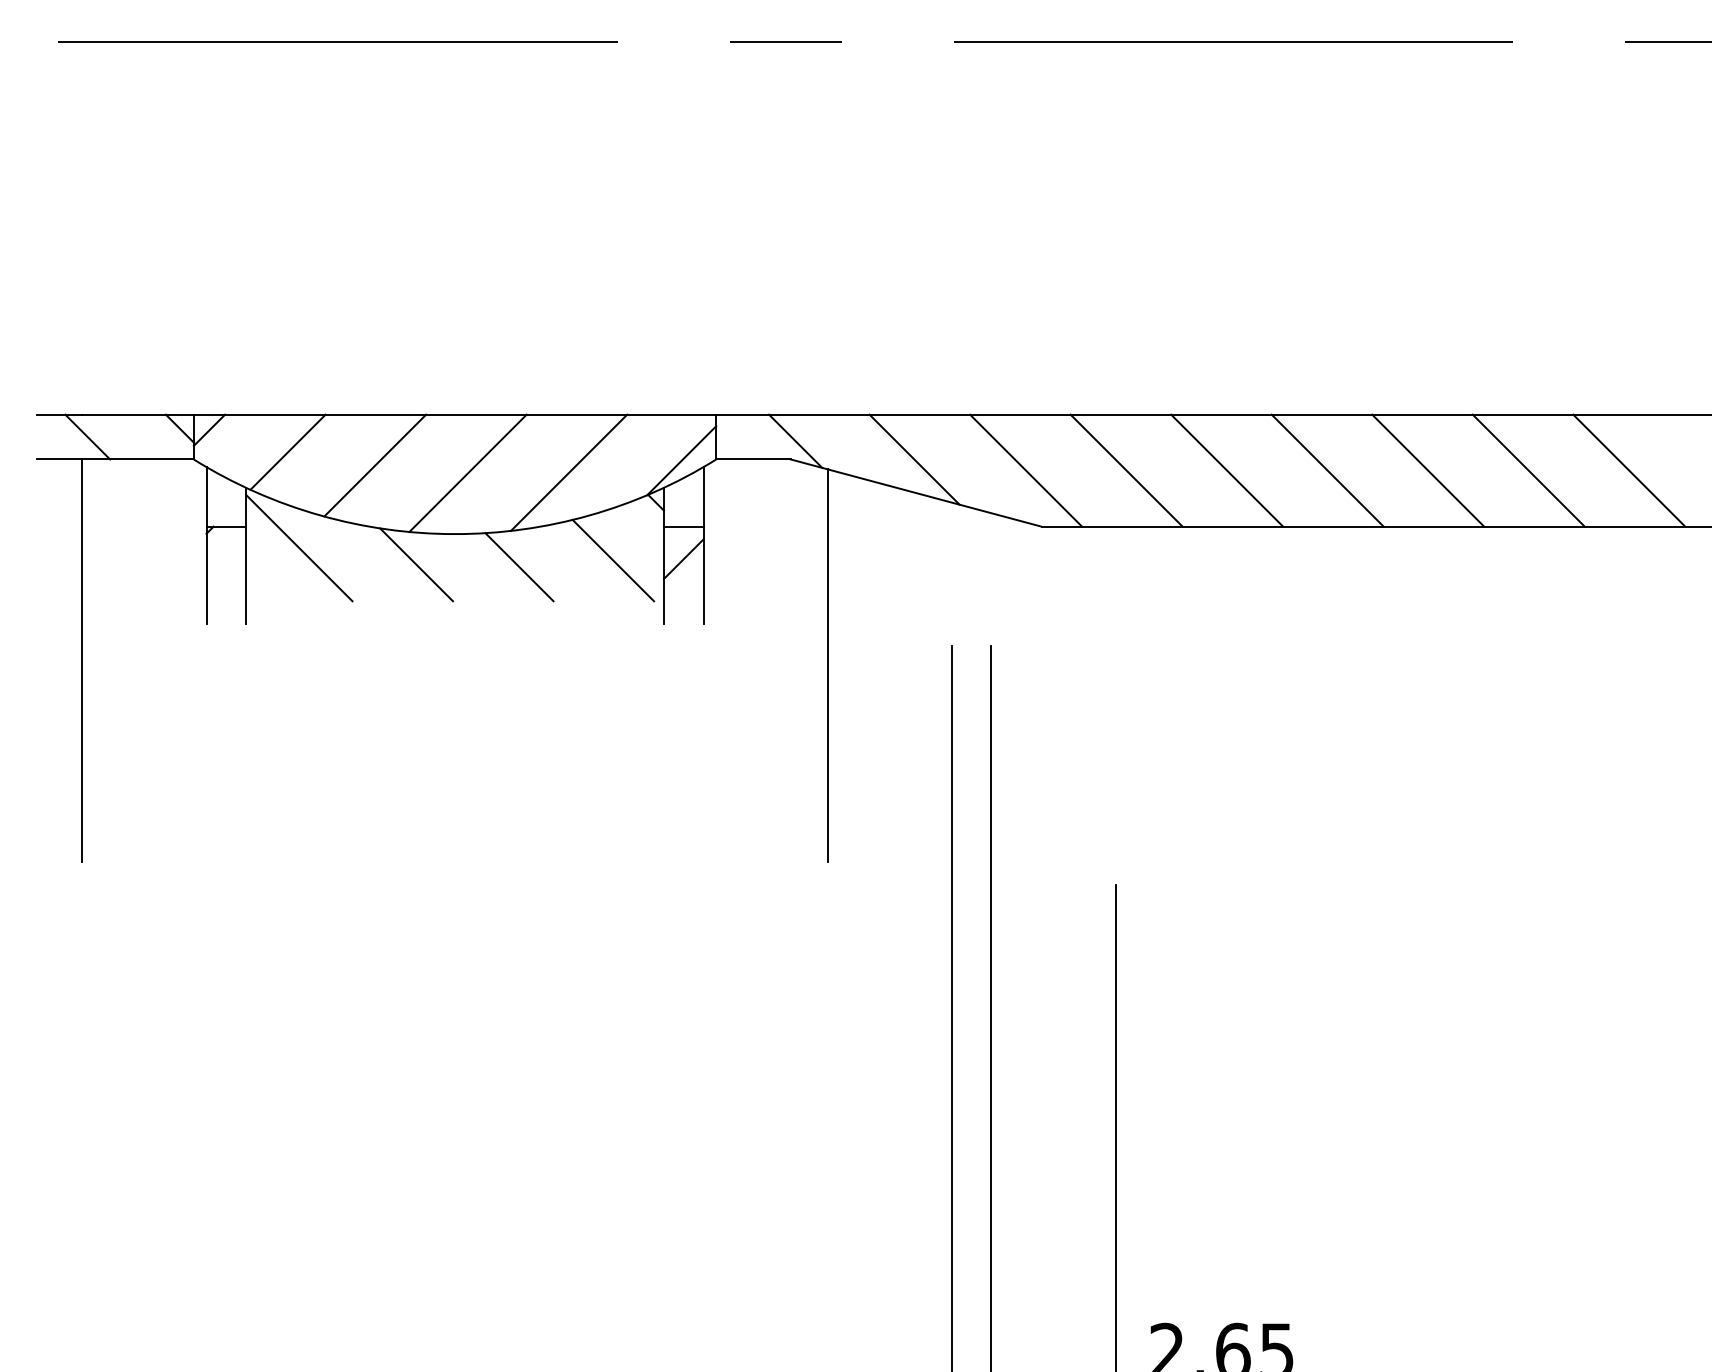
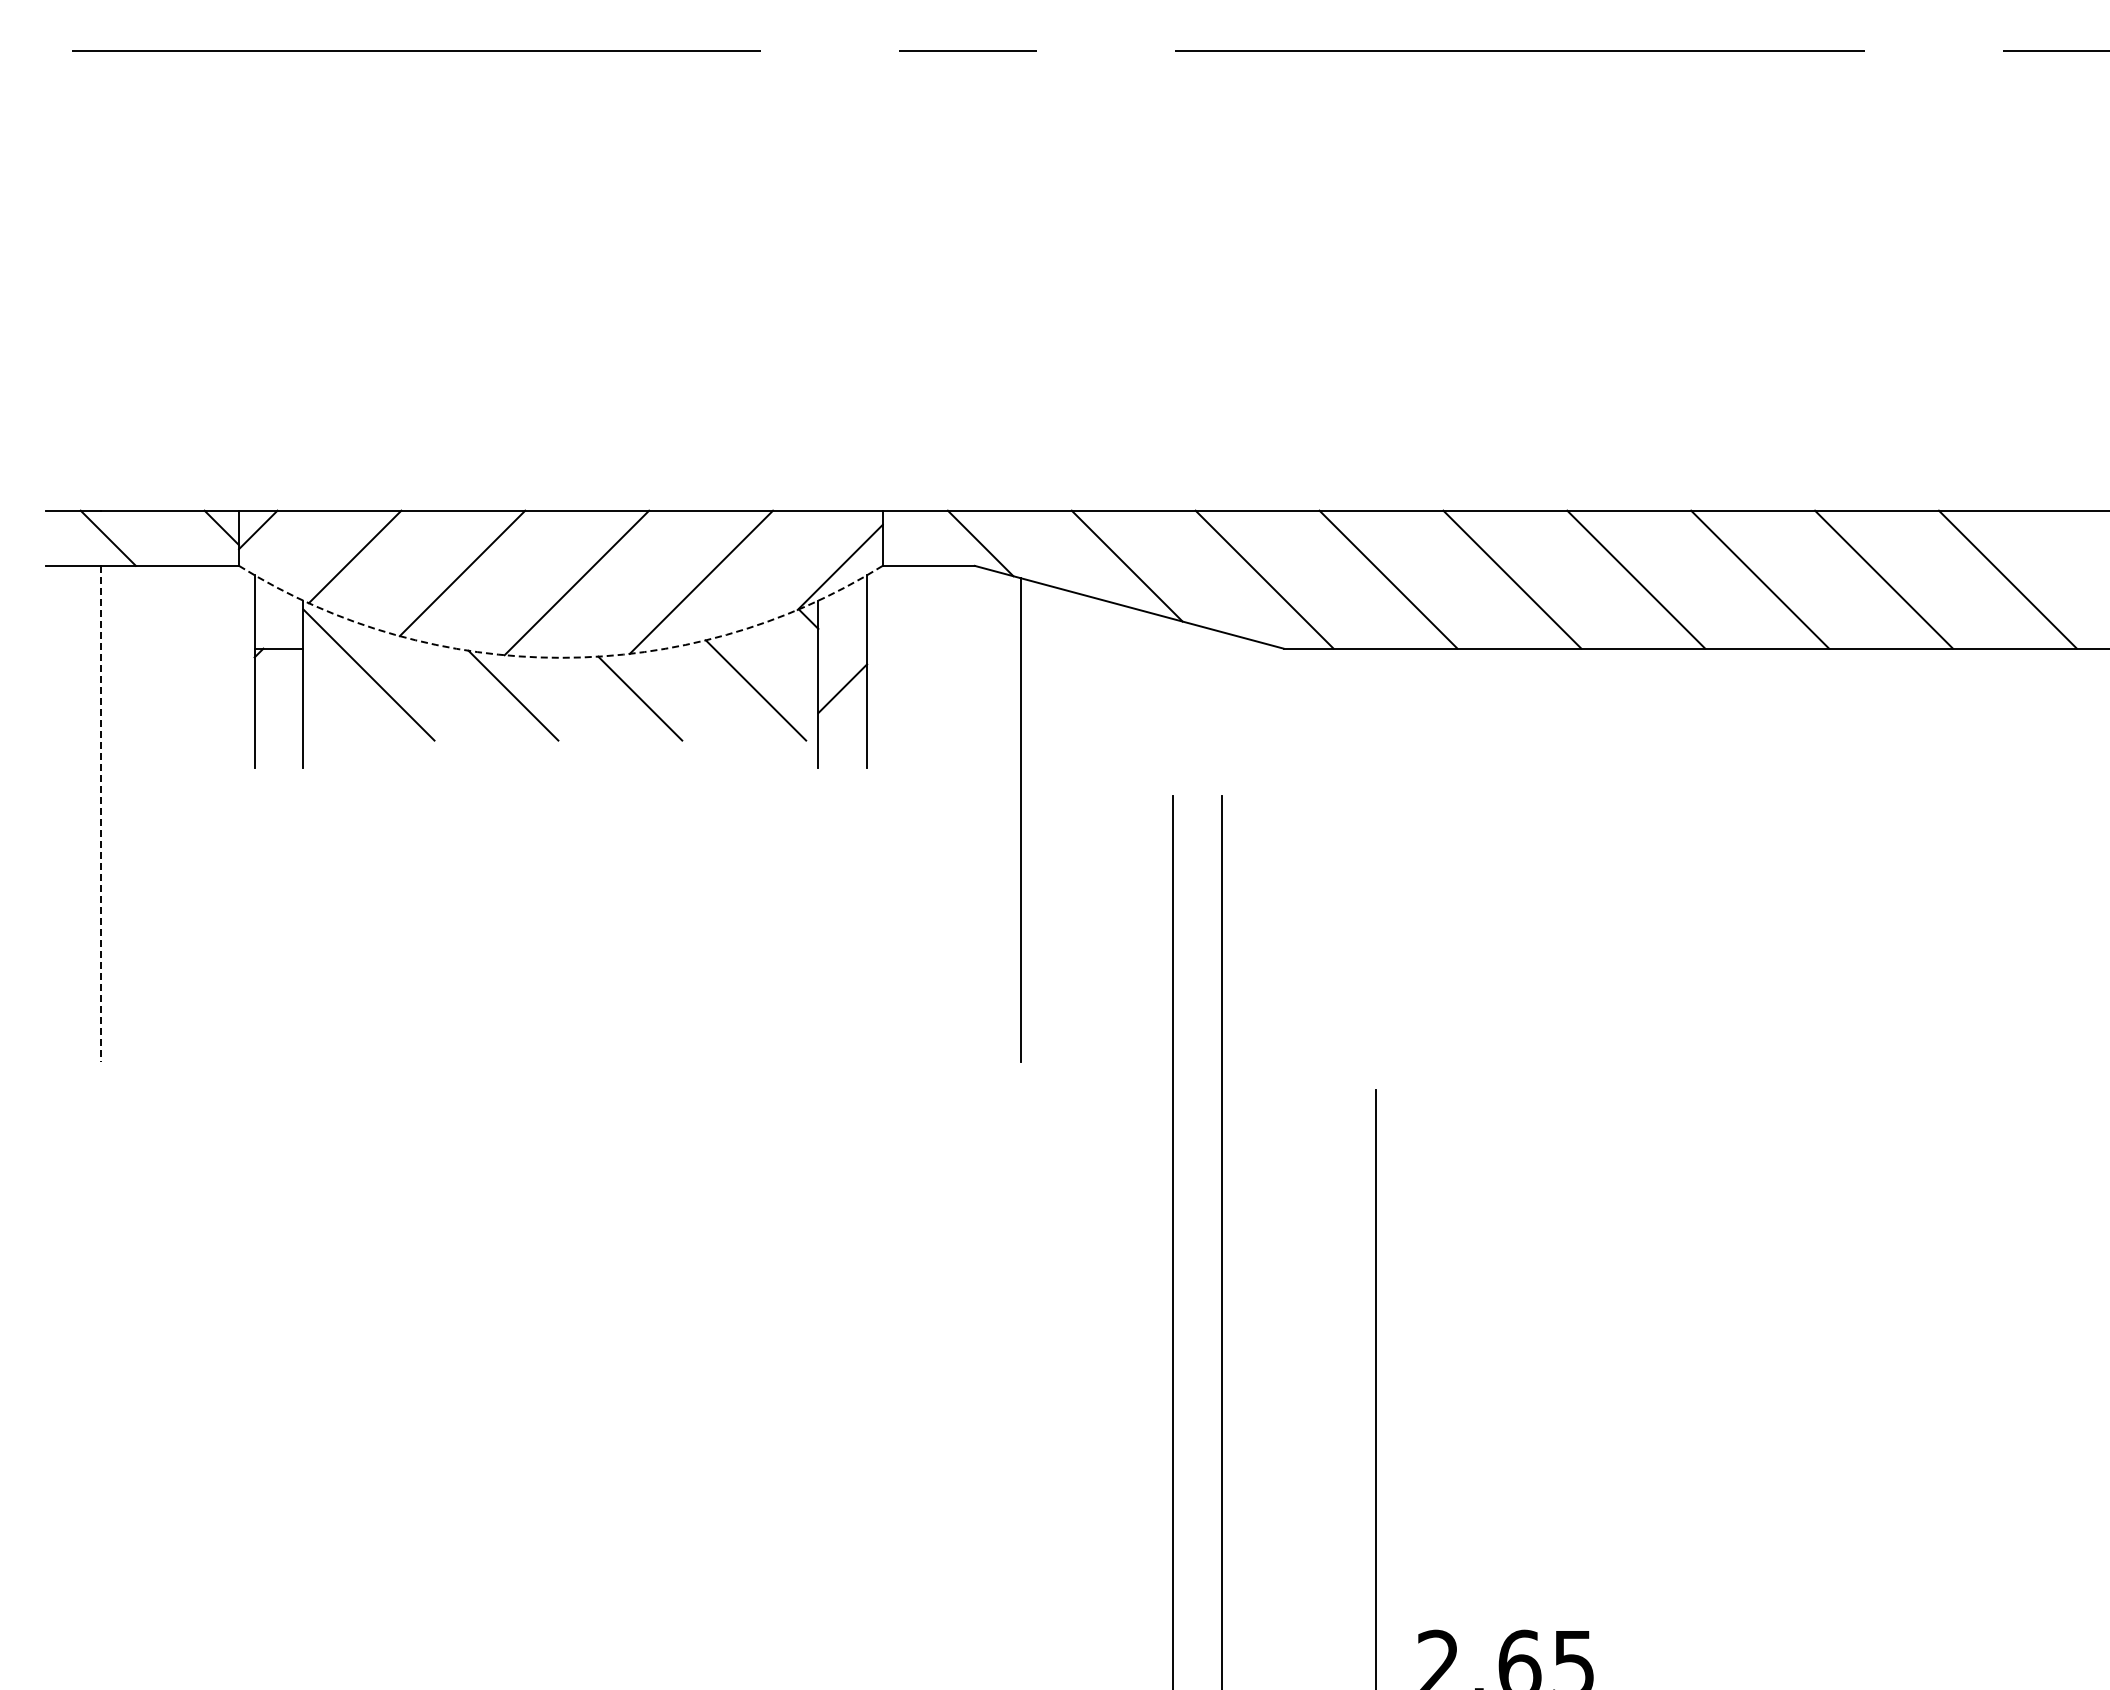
line: (683, 526) -> (842, 648), removed
arc: (454, 533) -> (560, 657), solid -> dashed
line: (82, 661) -> (101, 814), solid -> dashed

